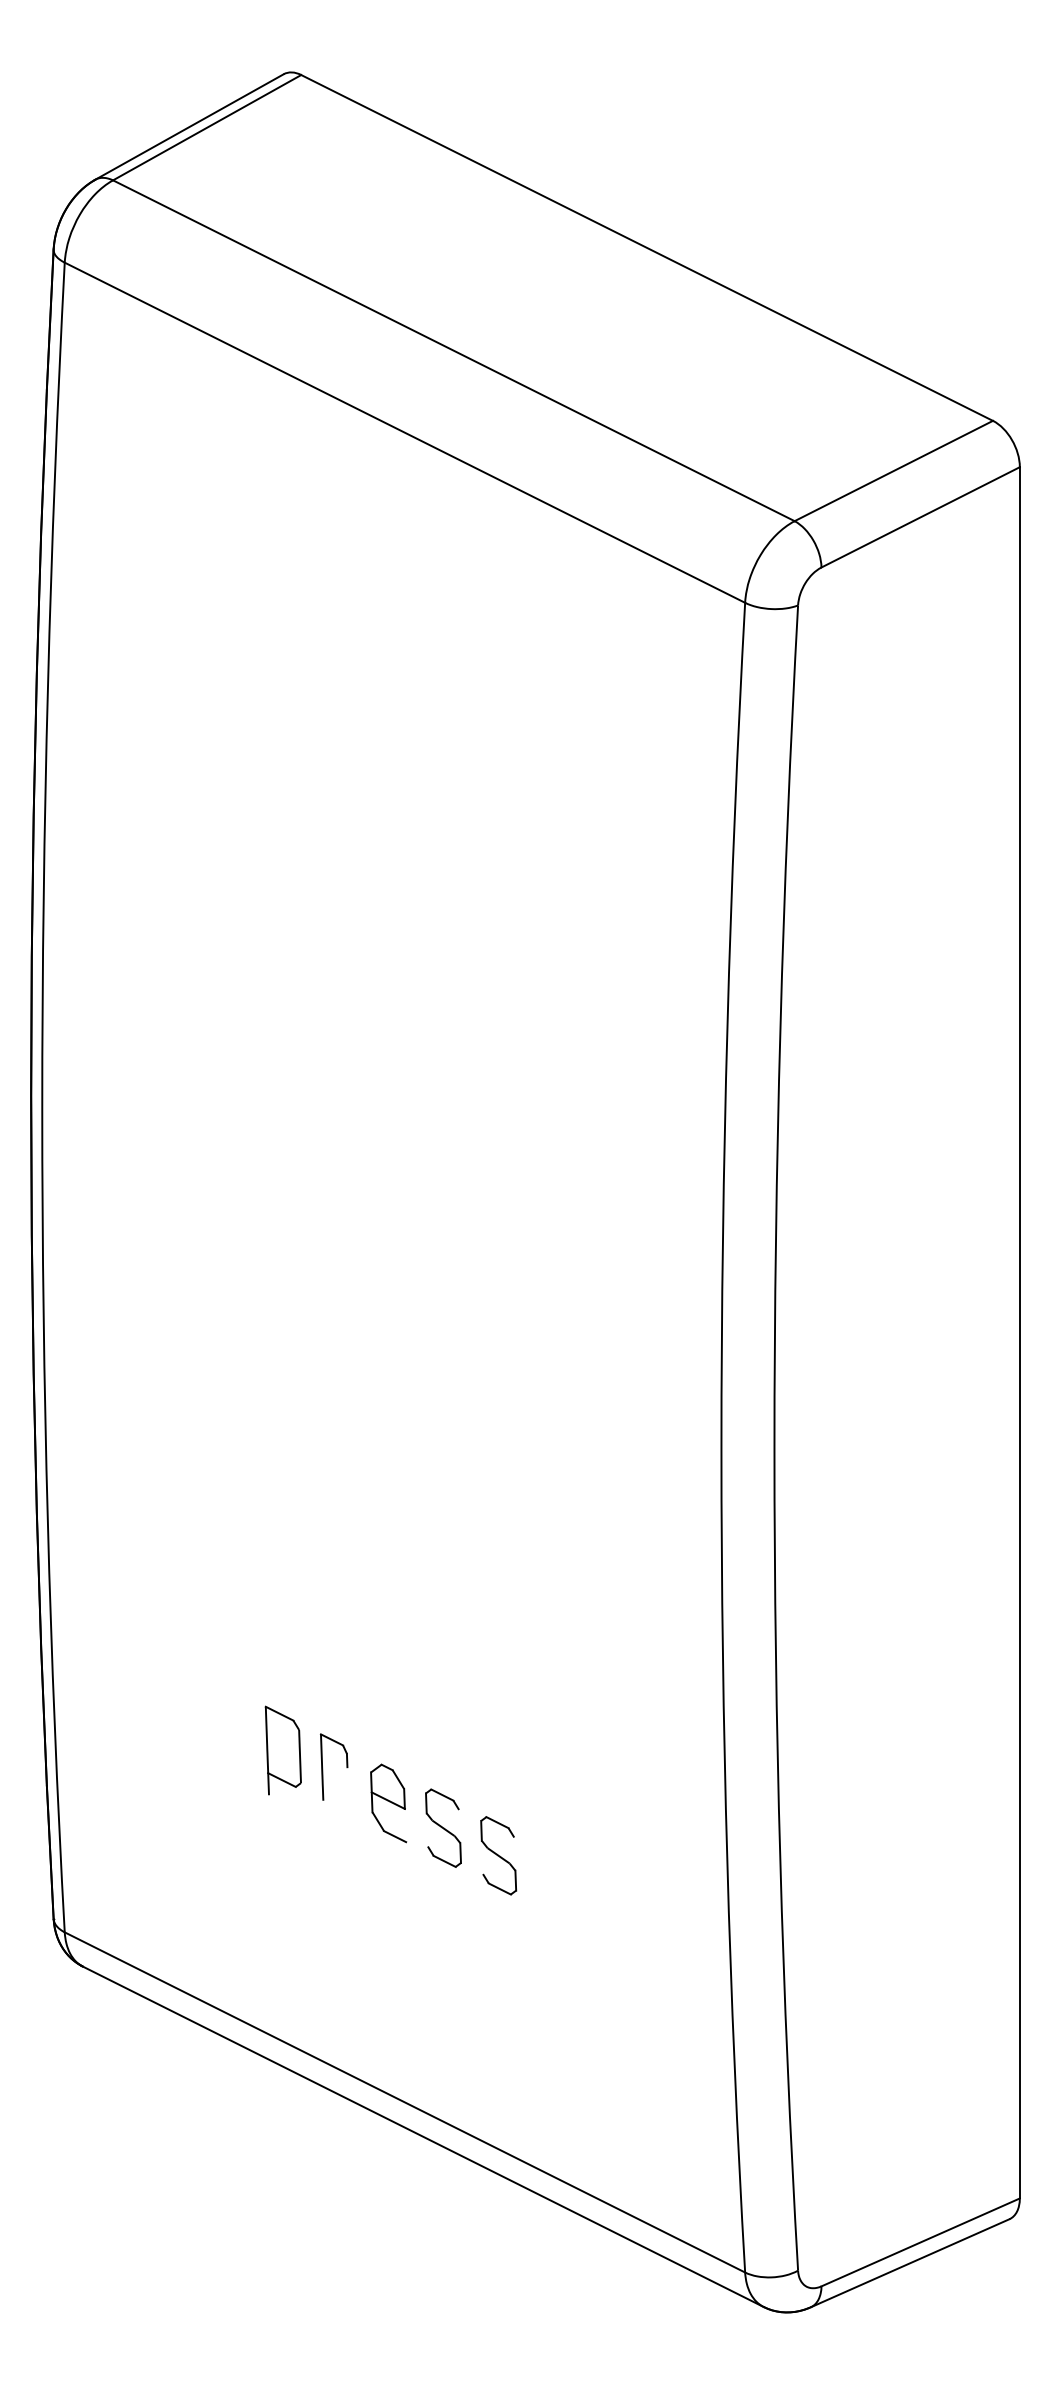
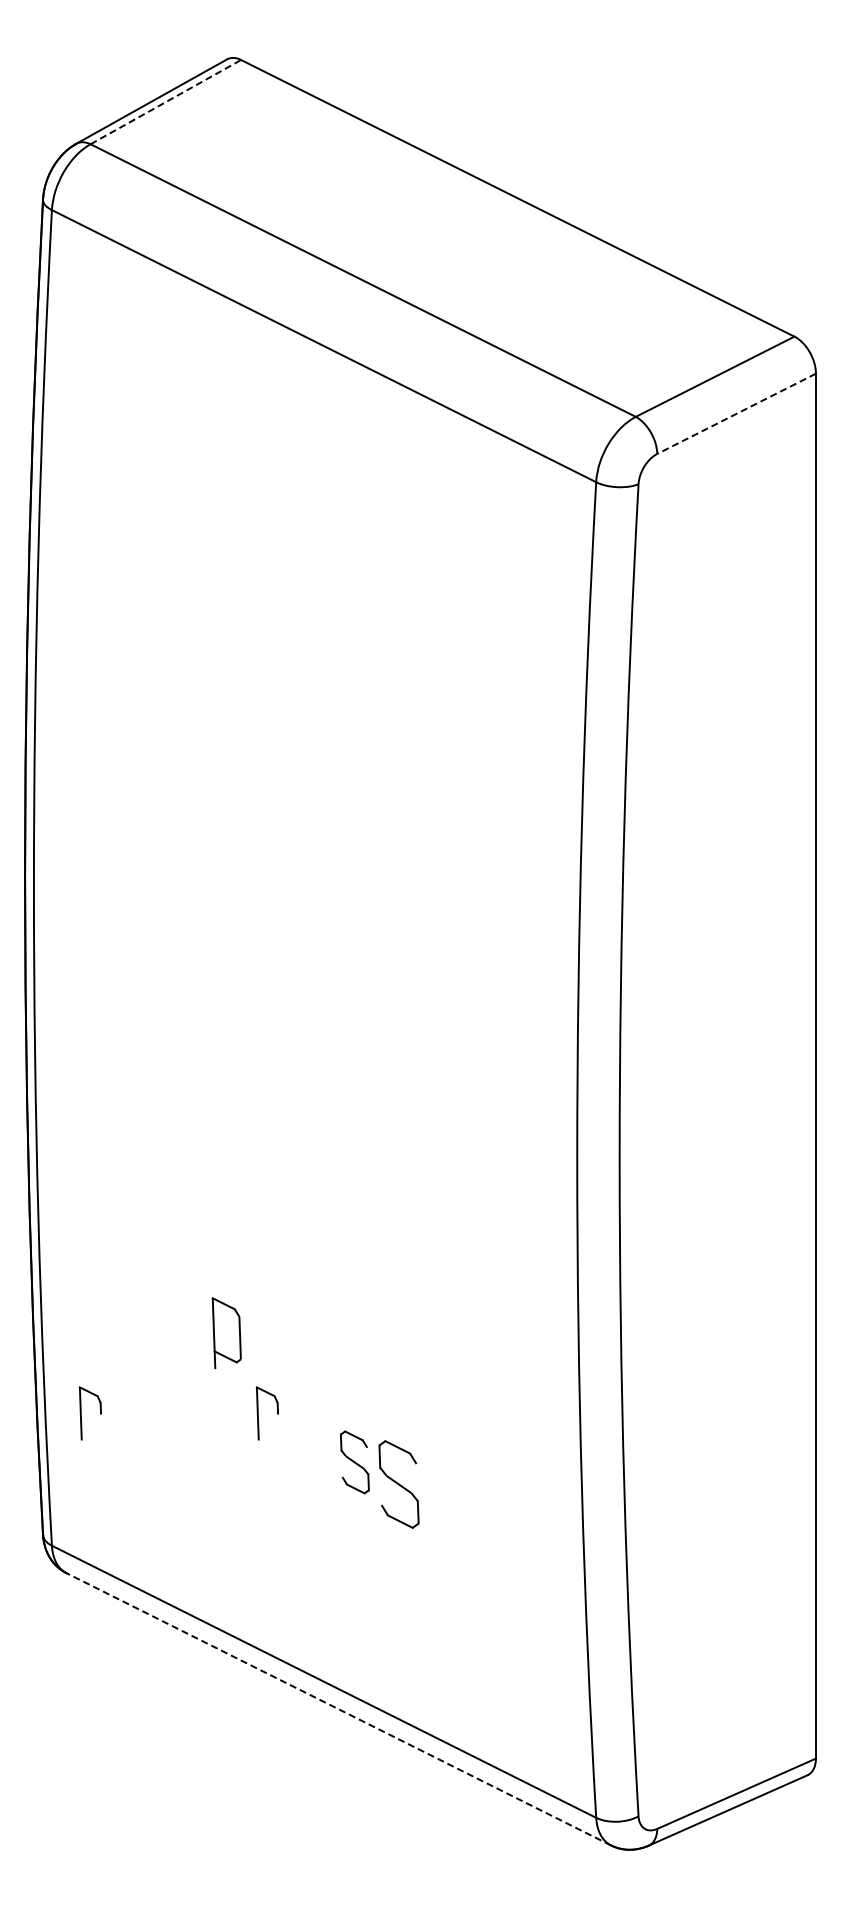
line: (207, 126) -> (166, 101), solid -> dashed
line: (920, 516) -> (736, 413), solid -> dashed
part: (282, 1749) -> (226, 1332), moved
part: (101, 1767) -> (81, 1413), added
part: (387, 1803) -> (310, 1442), removed
part: (497, 1855) -> (398, 1484), size x1.4
line: (422, 2137) -> (338, 1709), solid -> dashed

